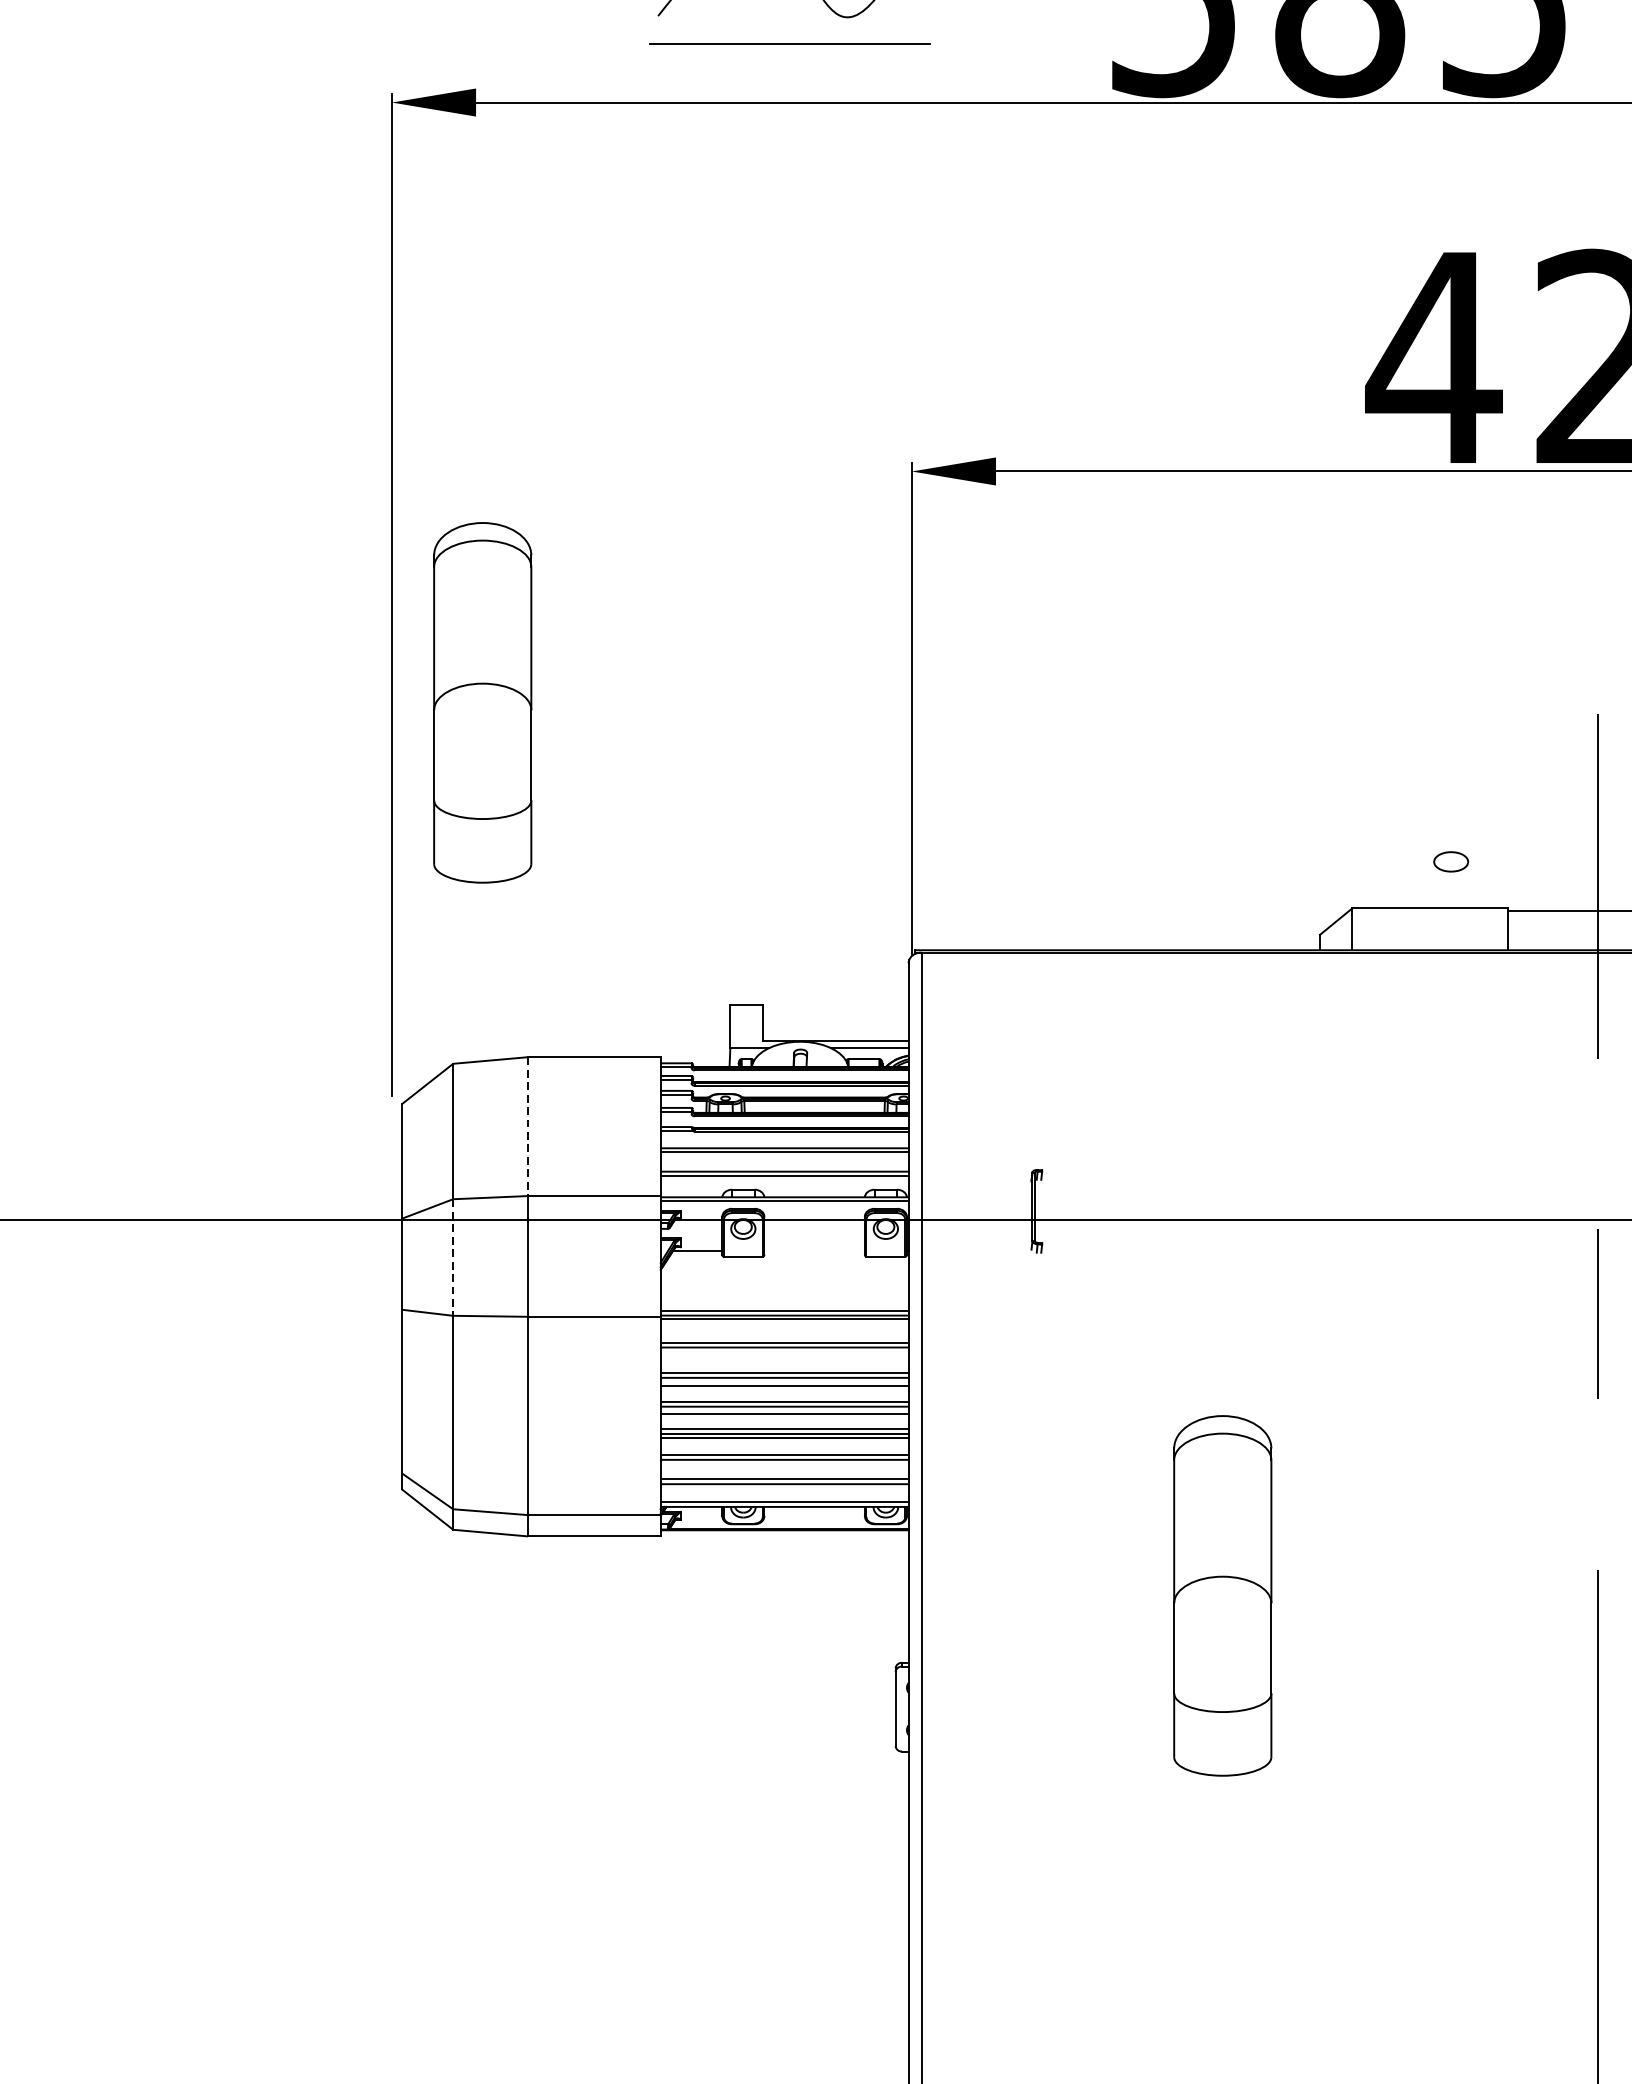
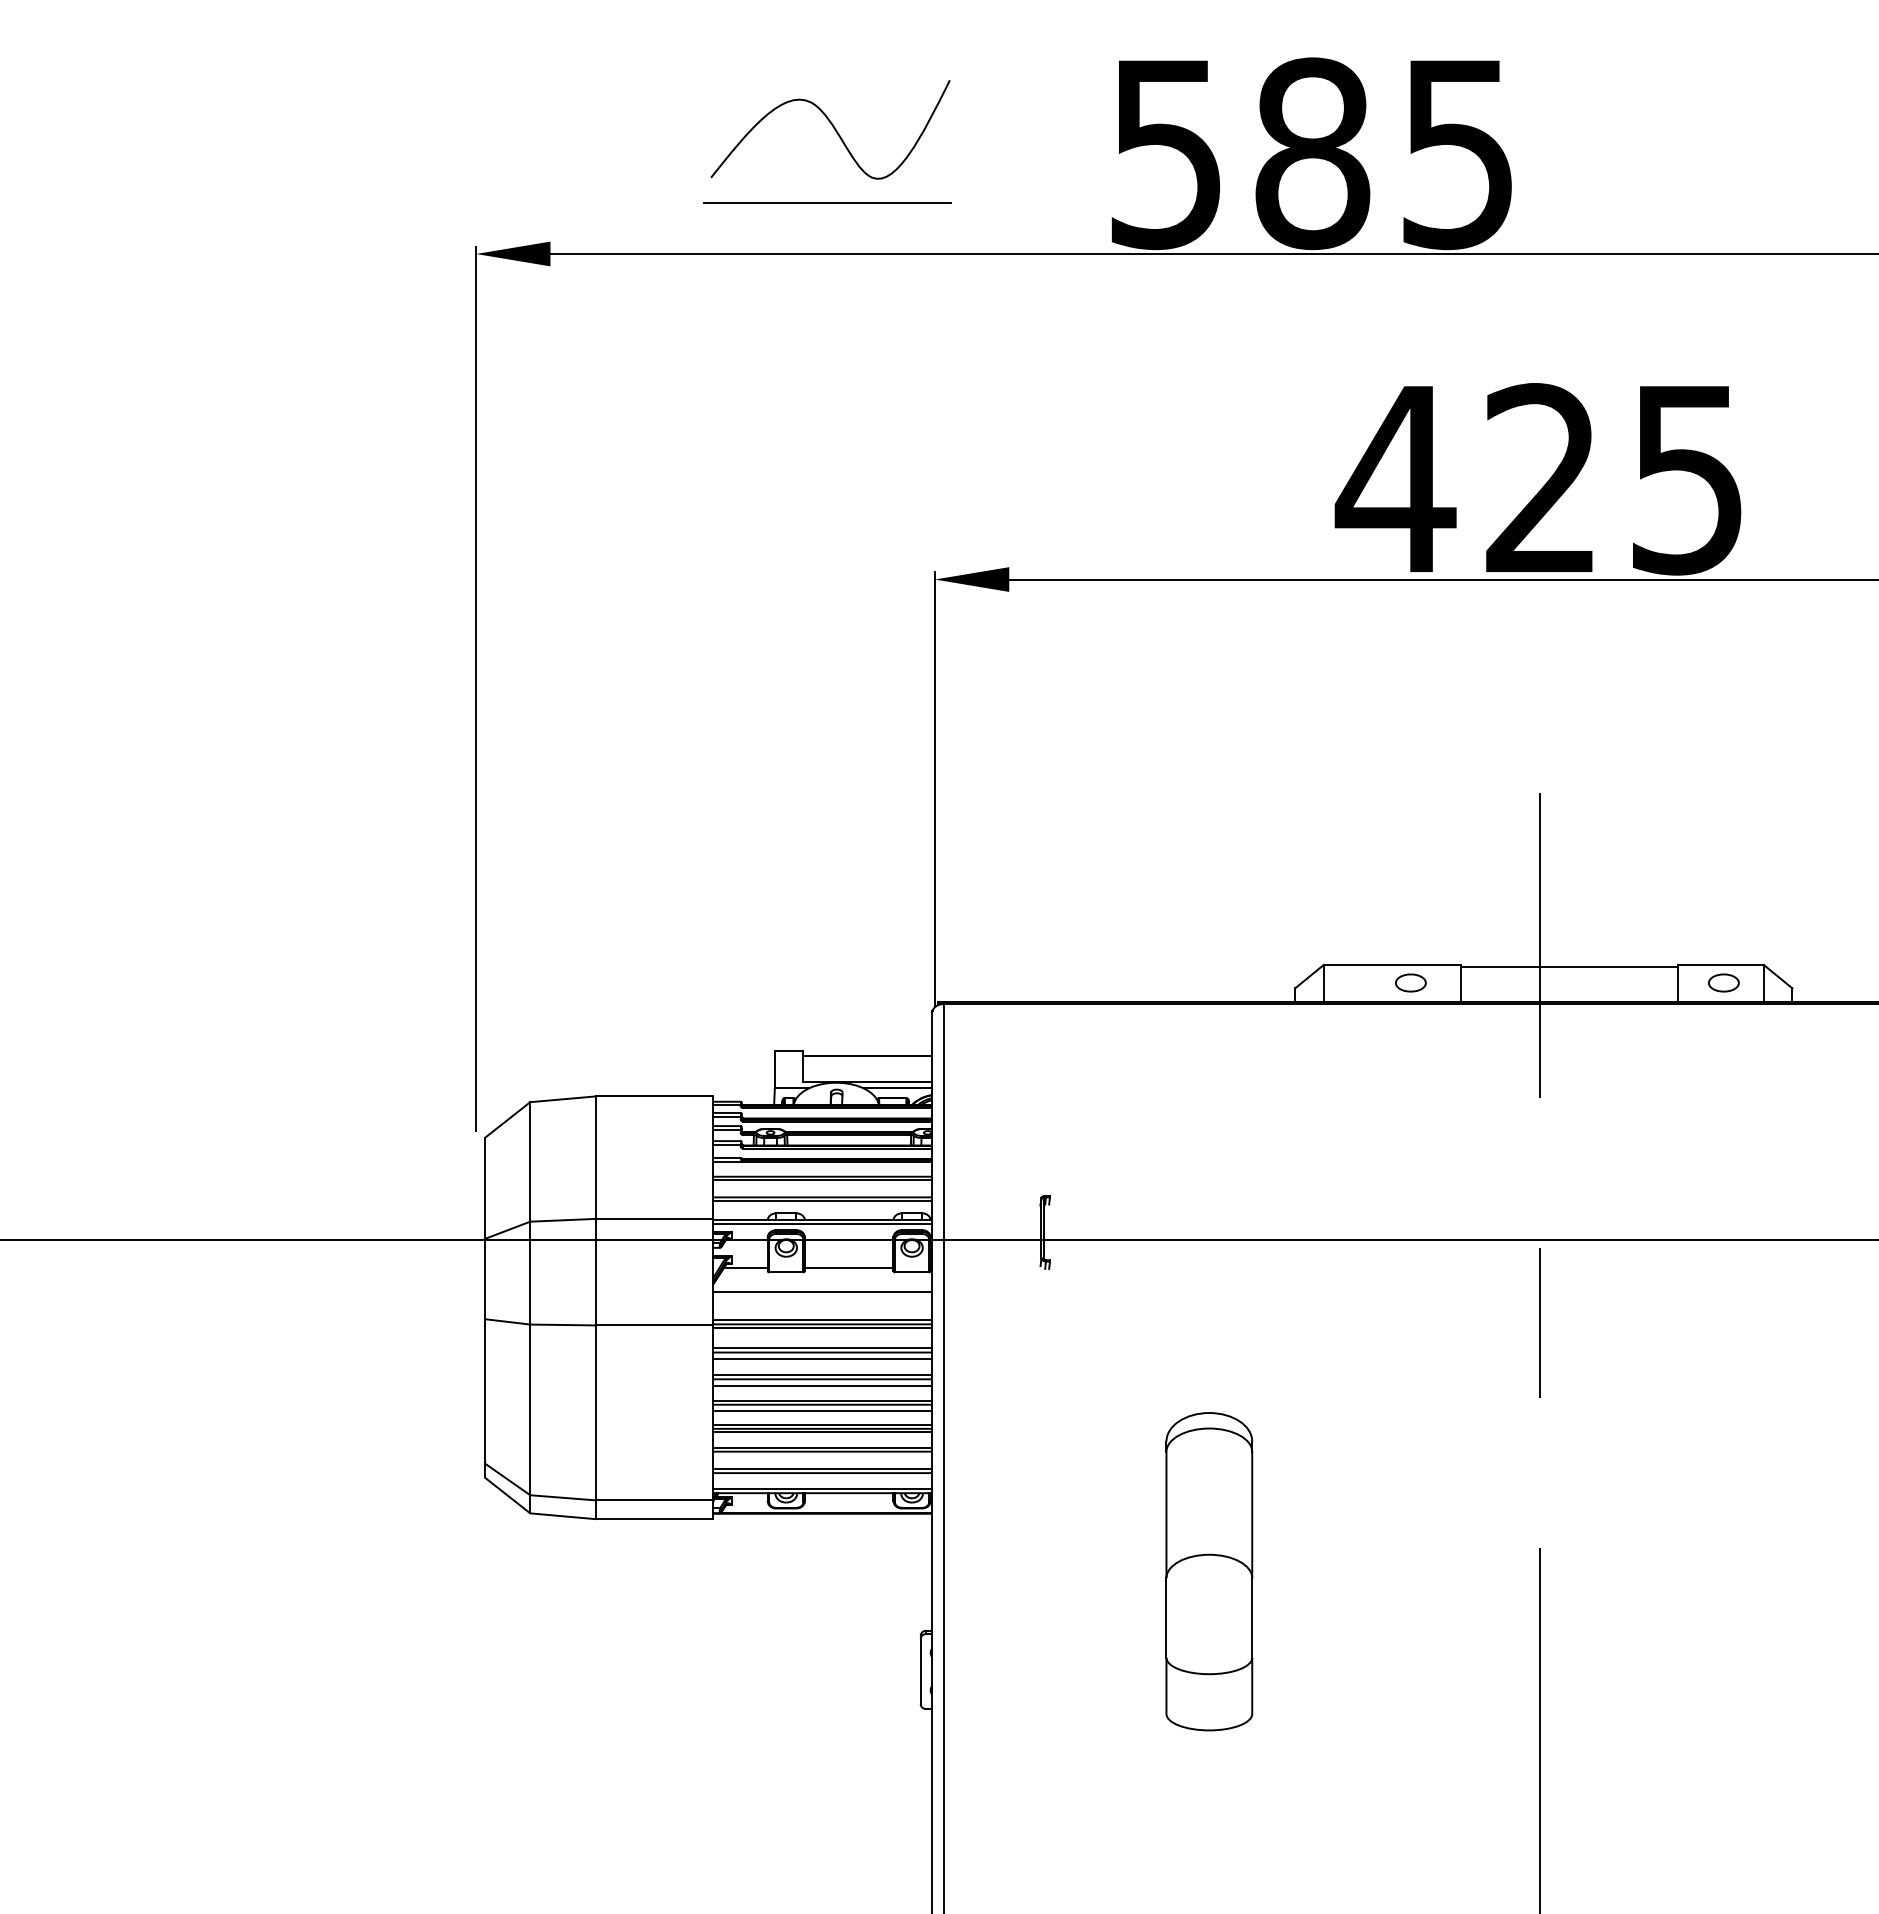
part: (482, 702) -> (556, 783), removed
part: (1450, 861) -> (1410, 982), moved
line: (835, 1010) -> (867, 1055), added
line: (528, 1127) -> (596, 1158), dashed -> solid
line: (813, 1251) -> (848, 1267), added
line: (453, 1257) -> (530, 1273), dashed -> solid
line: (784, 1278) -> (822, 1291), added
line: (784, 1354) -> (822, 1358), added

